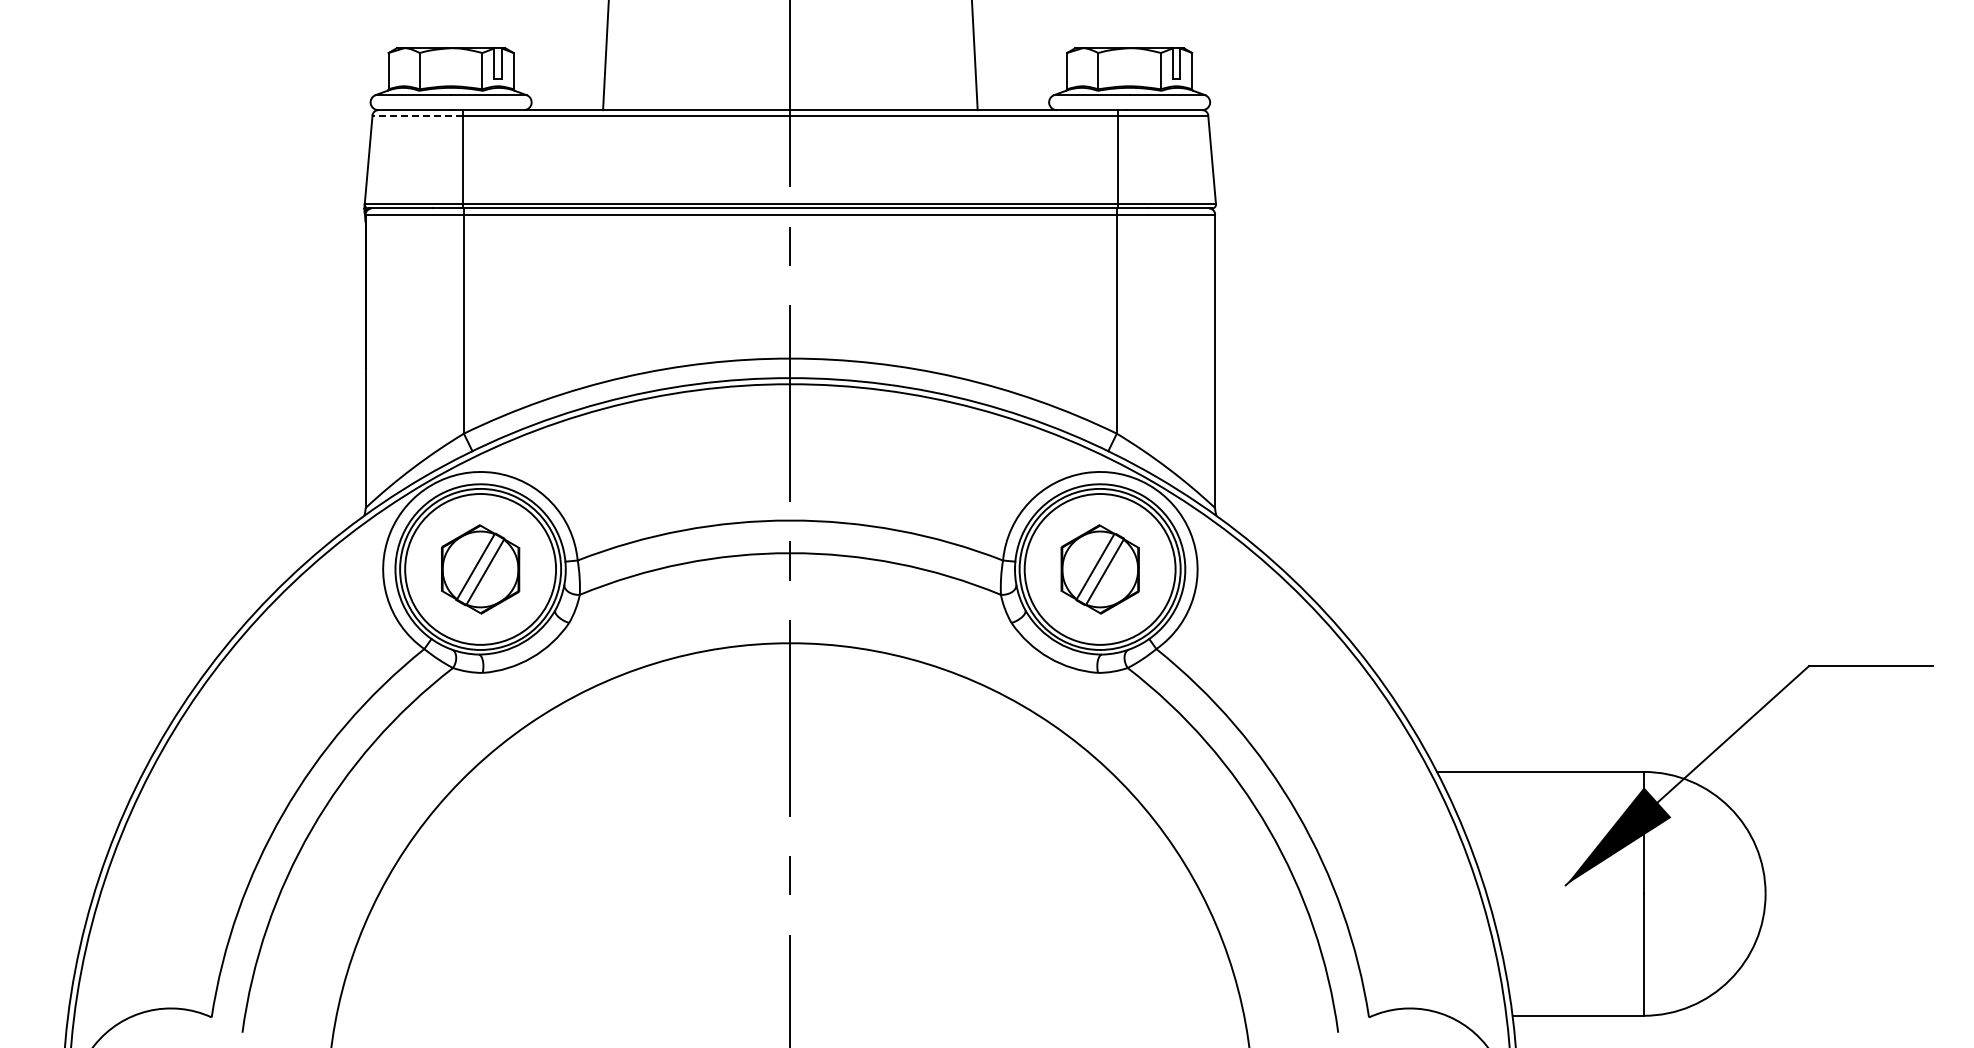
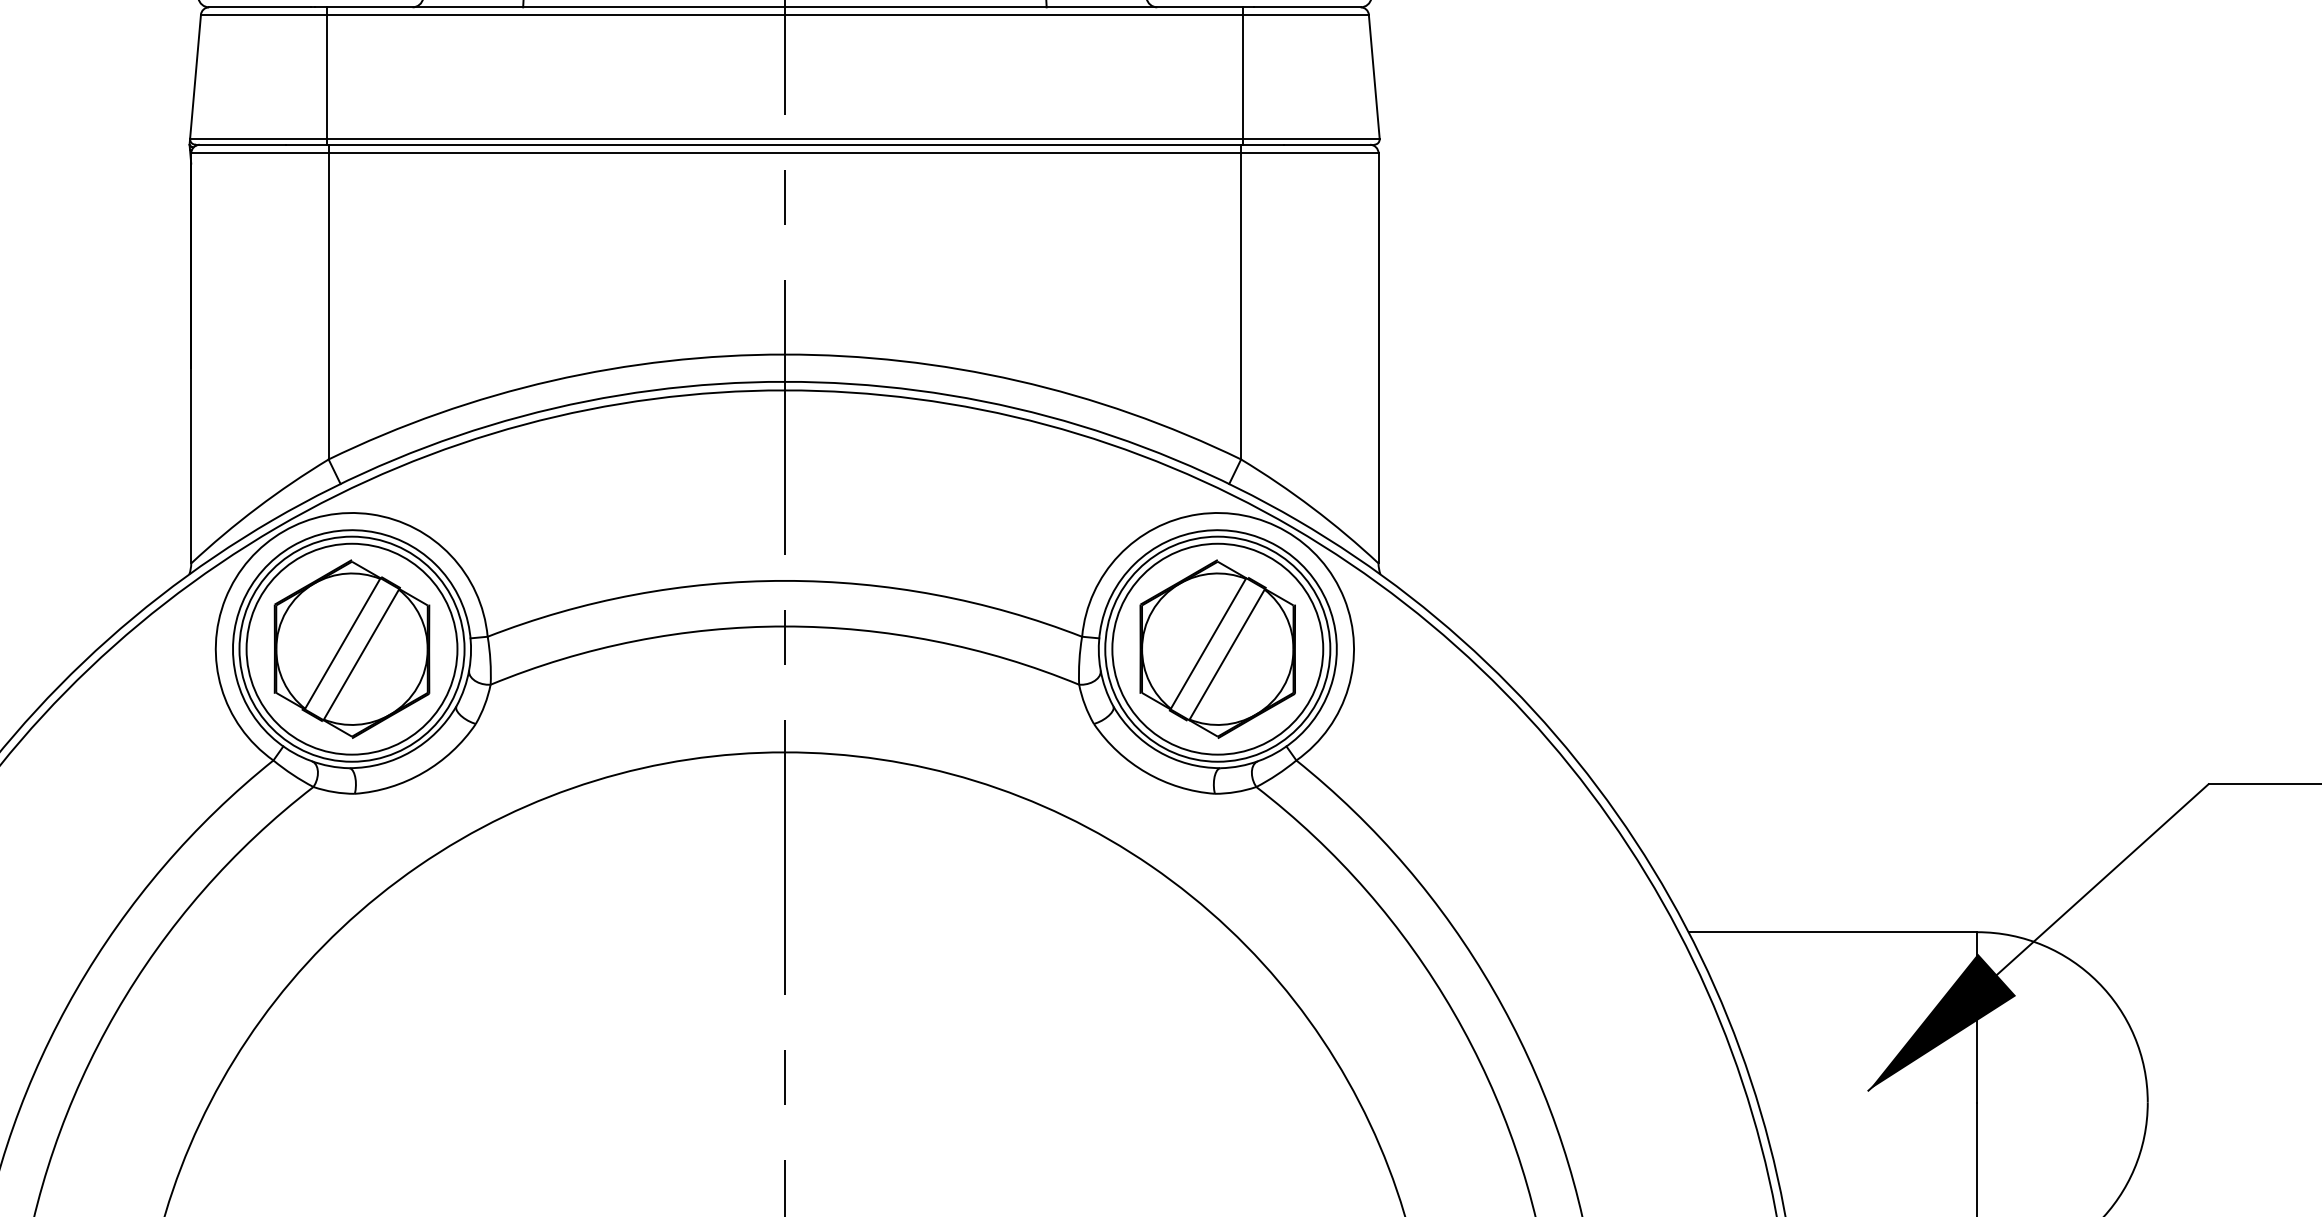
line: (417, 115) -> (263, 14), dashed -> solid
part: (480, 569) -> (351, 649), size x1.43
part: (1100, 569) -> (1218, 649), size x1.43

